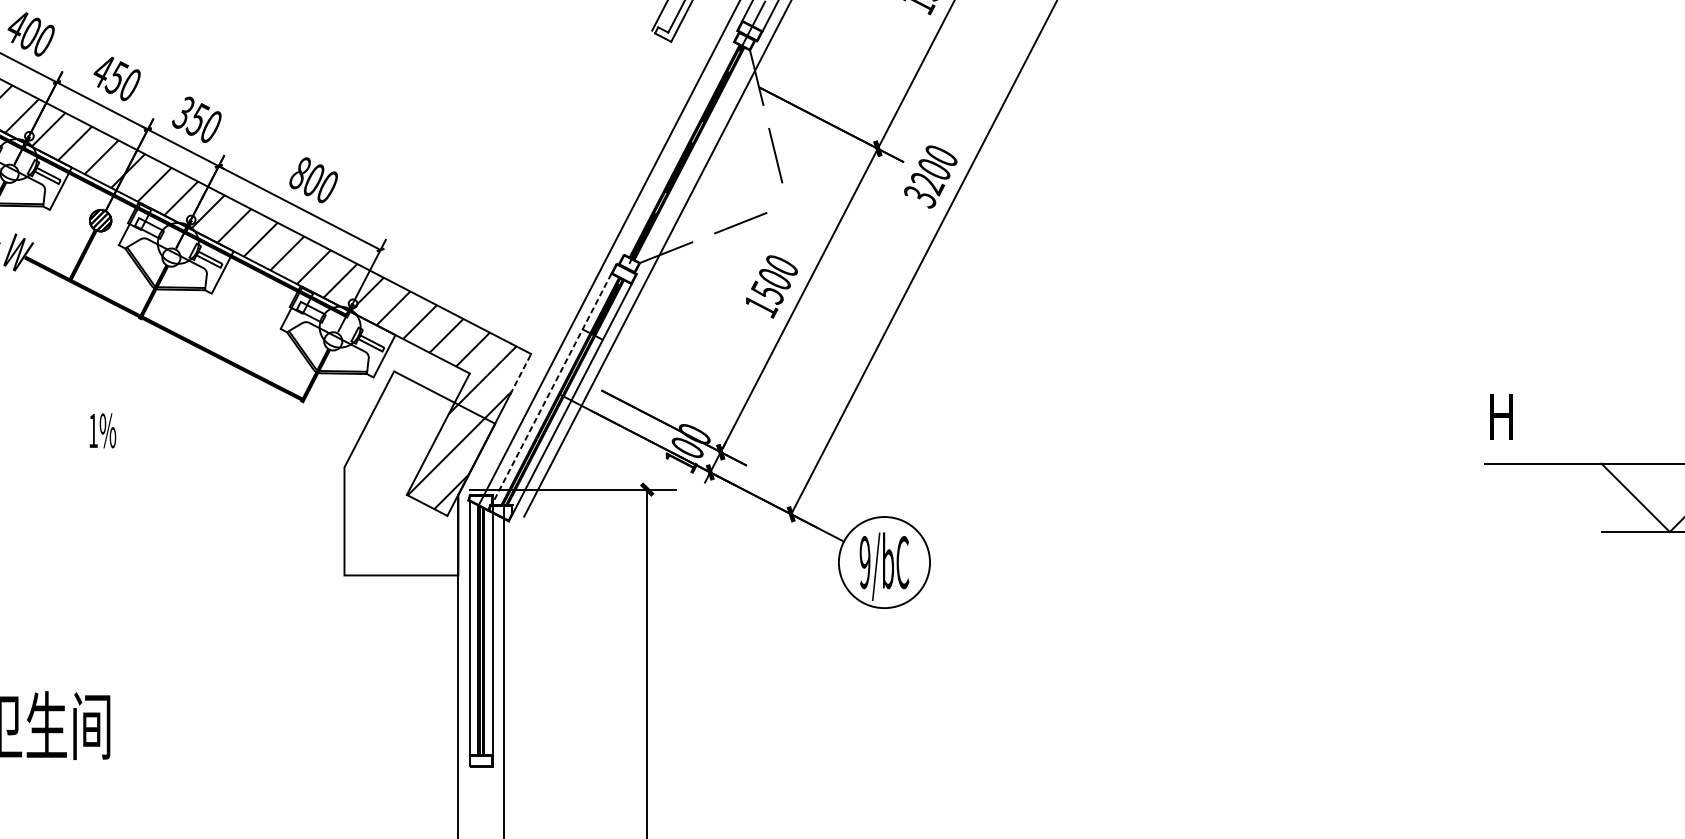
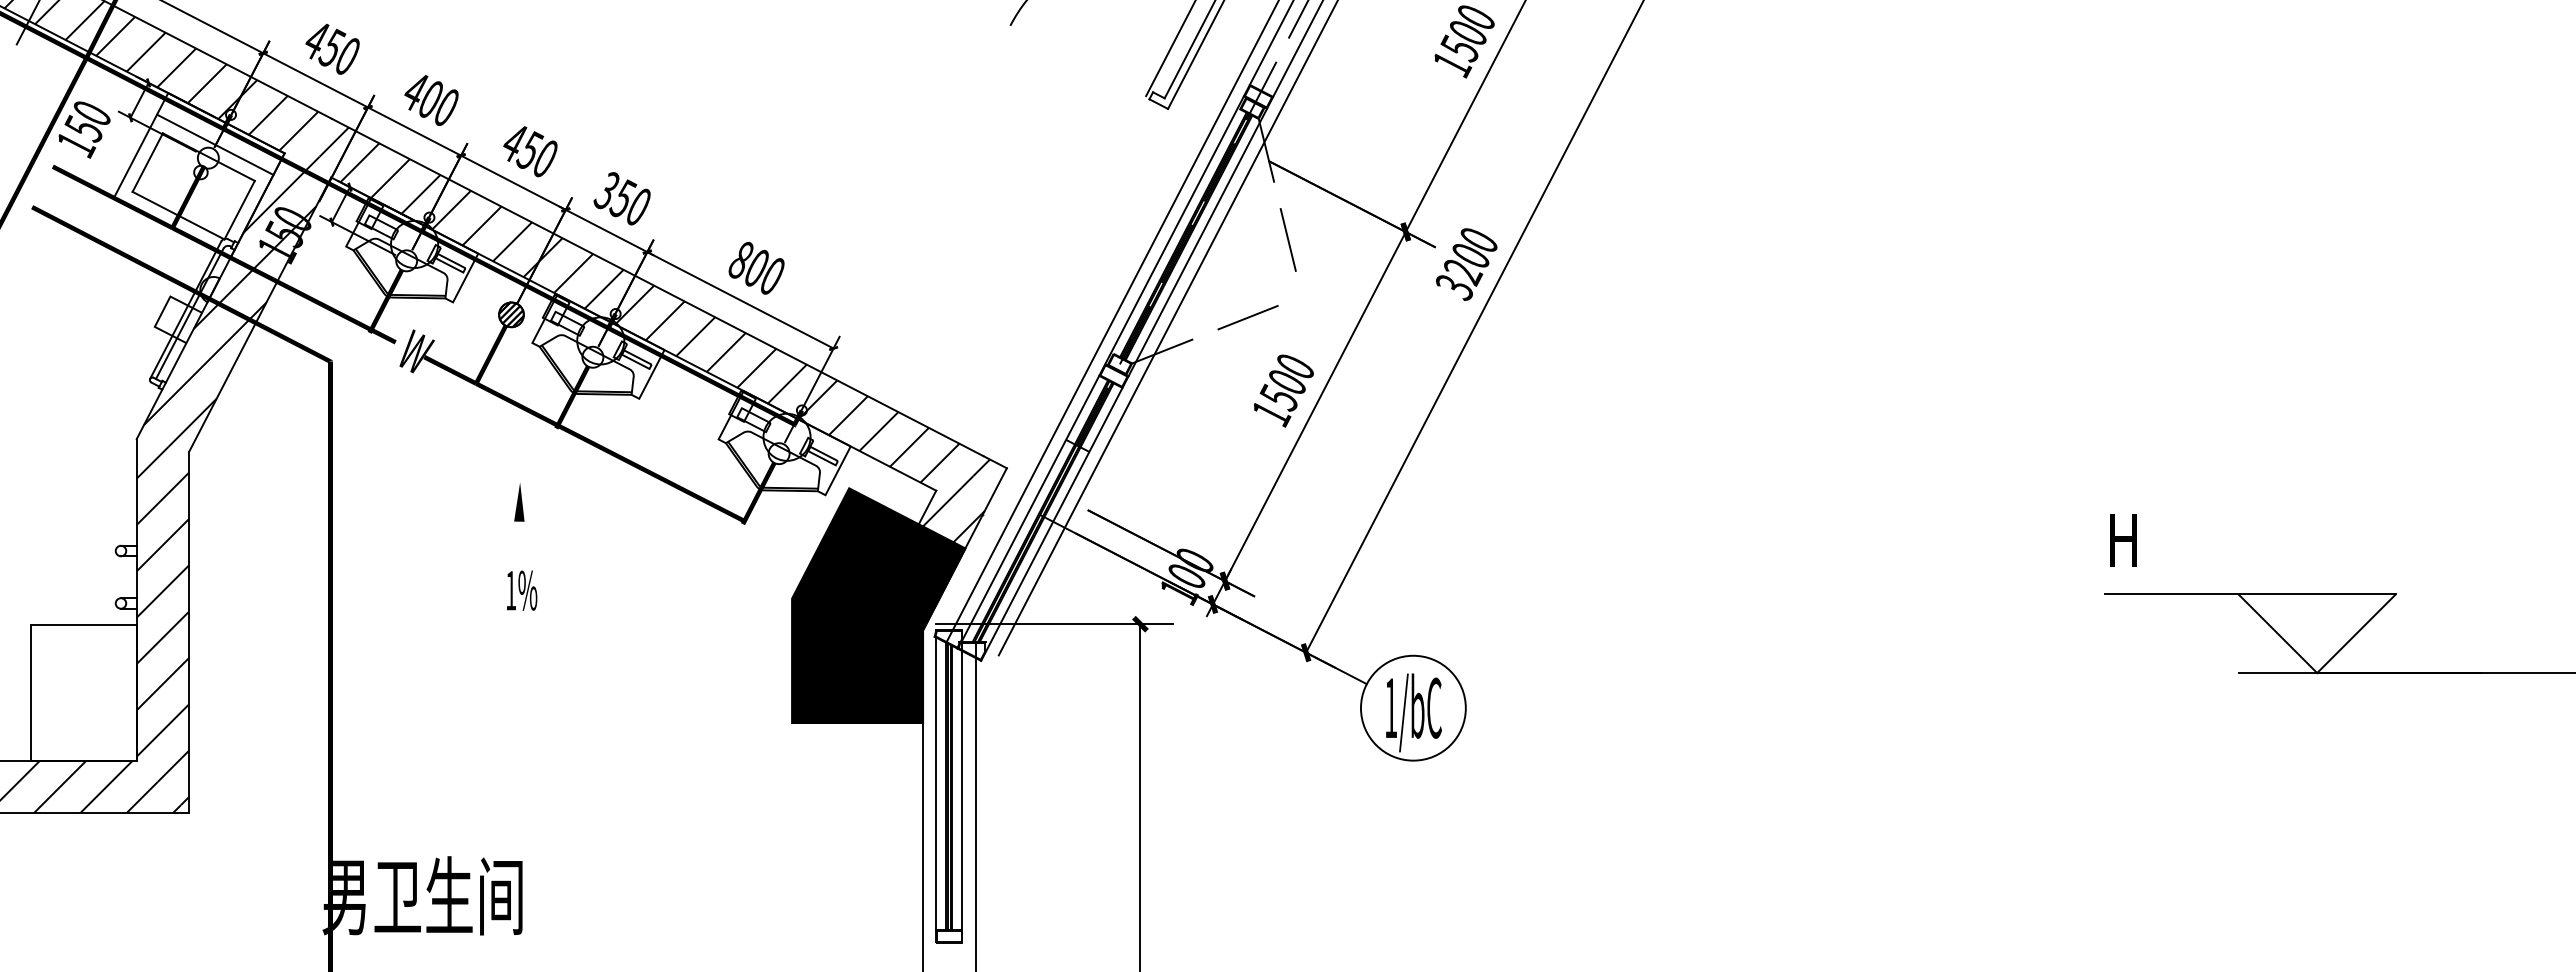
line: (676, 147) -> (1174, 230), added
line: (696, 157) -> (1197, 242), added
line: (521, 374) -> (995, 491), dashed -> solid
line: (107, 383) -> (519, 502), added
line: (551, 389) -> (1030, 509), dashed -> solid
text: (103, 430) -> (522, 590), moved
fill: (419, 473) -> (878, 605), added
text: (865, 561) -> (1391, 707), 9/bC -> 1/bC

